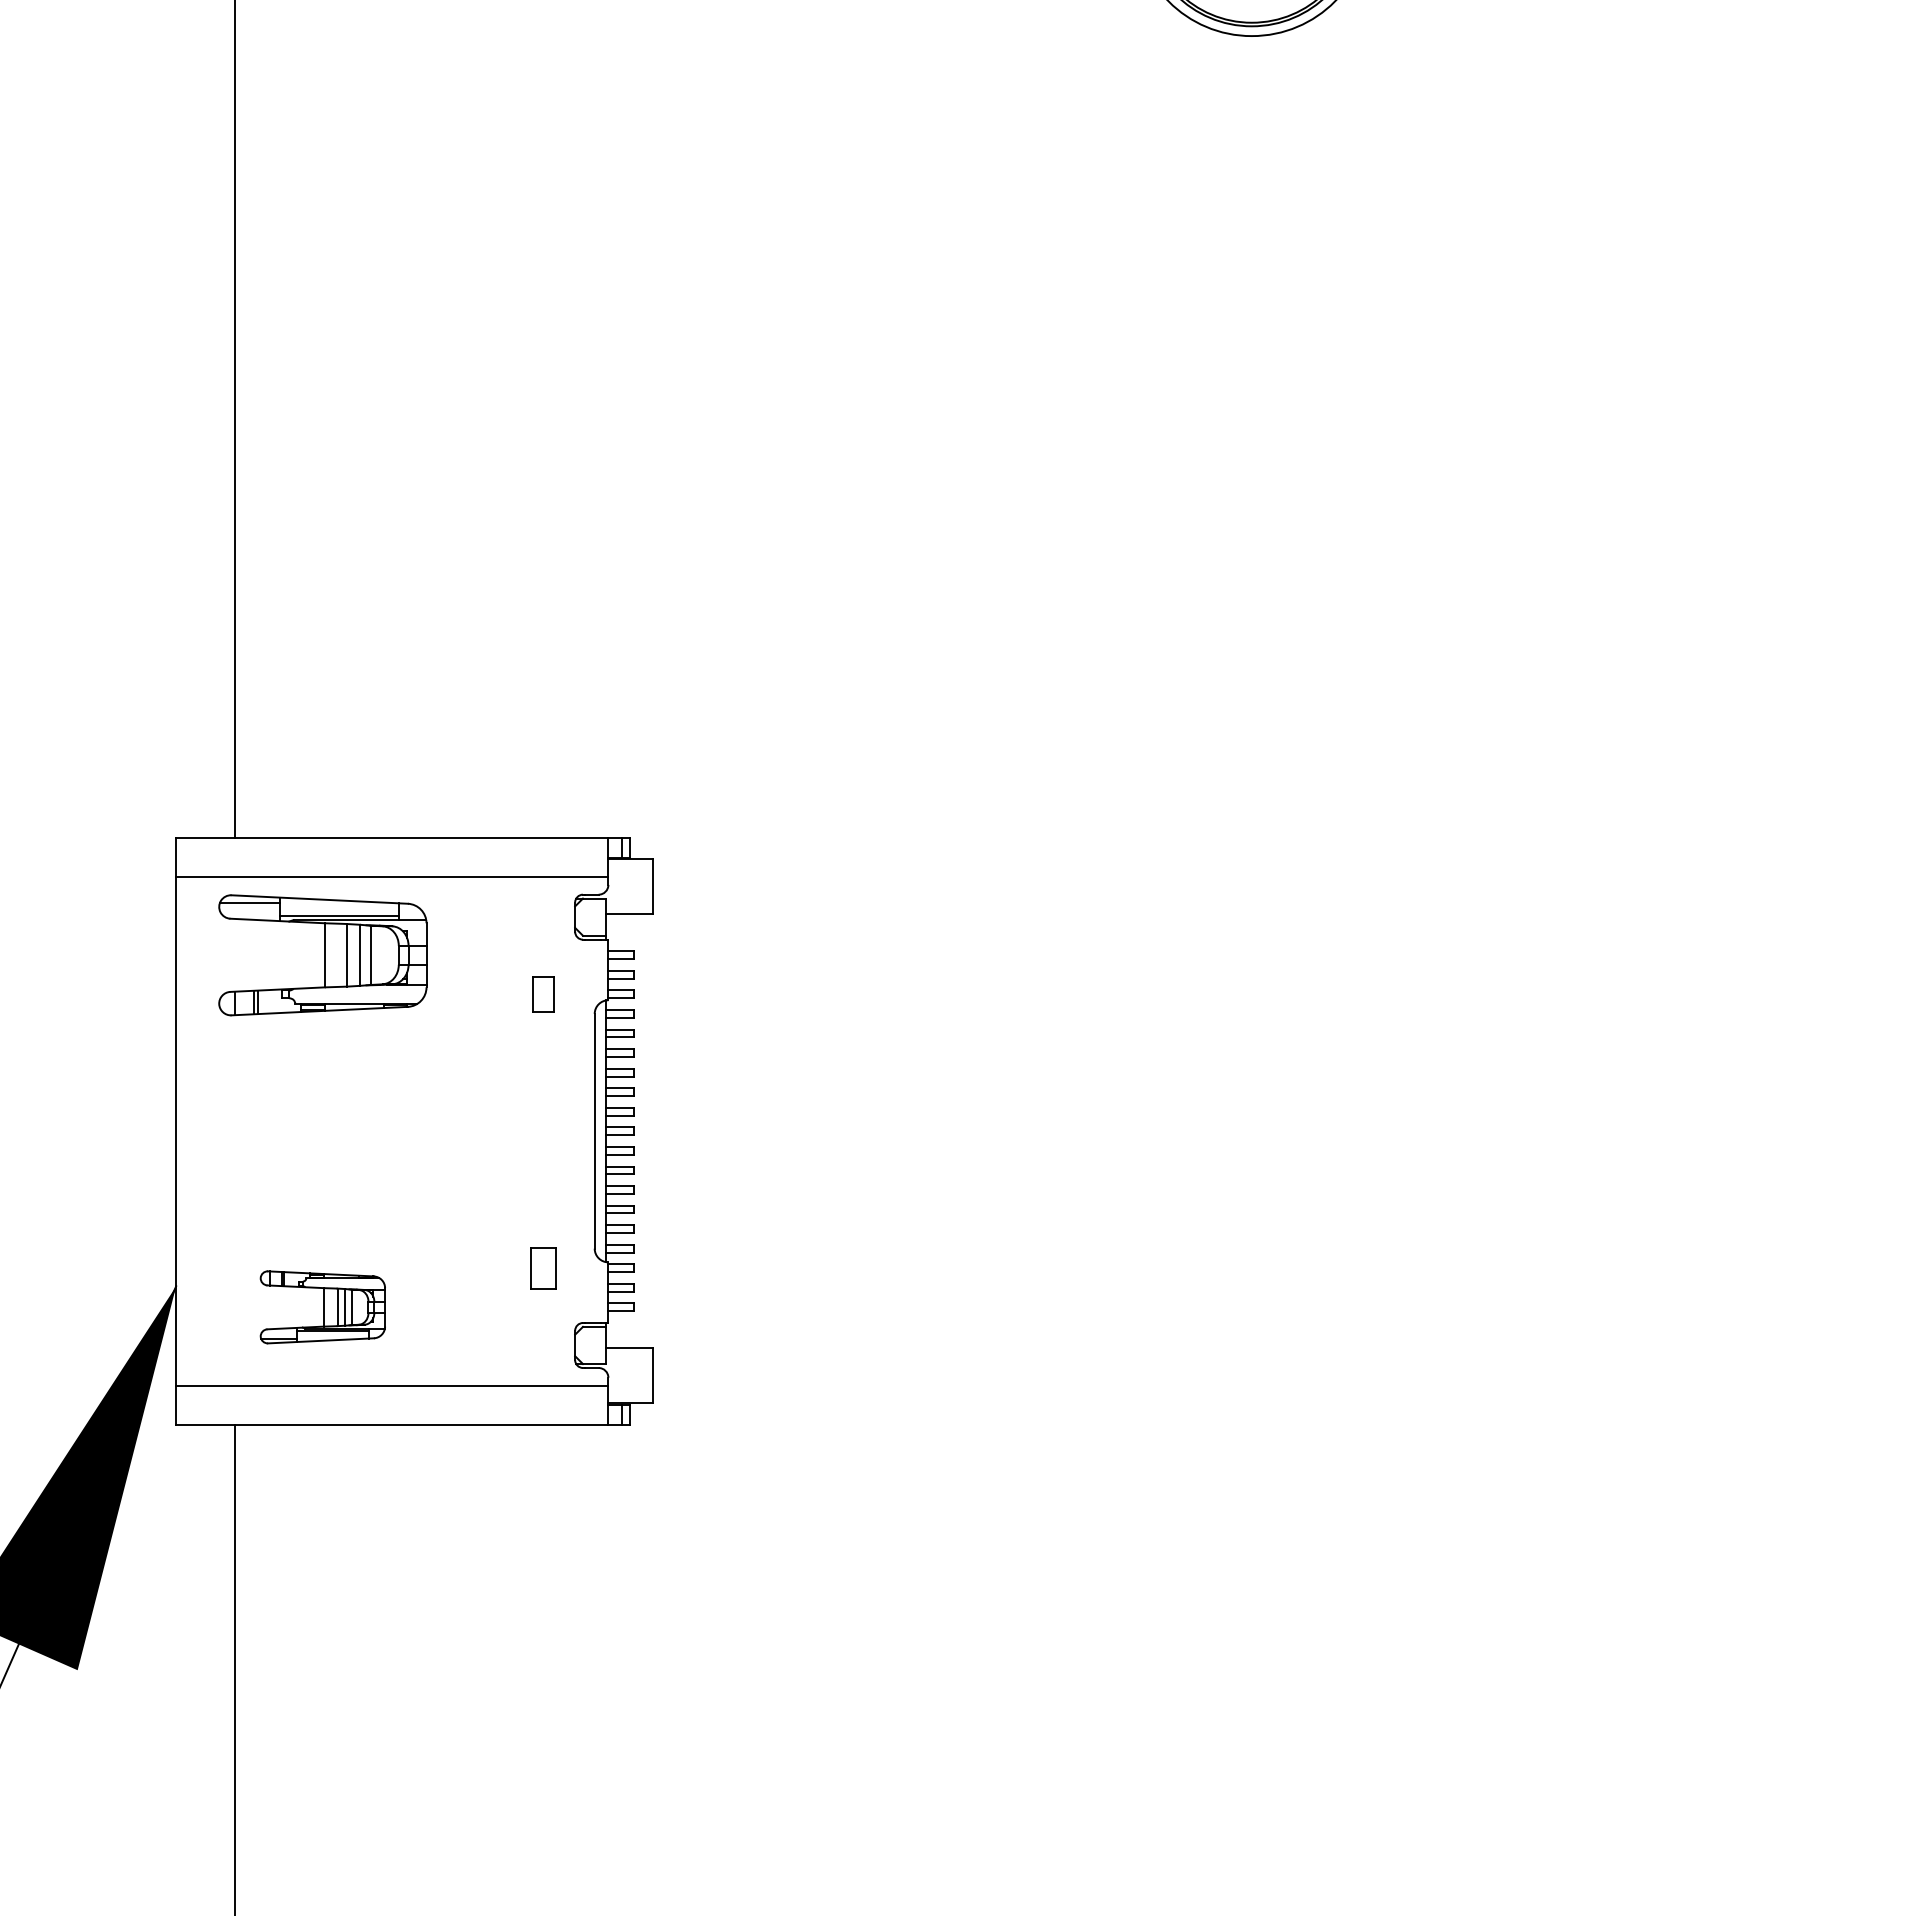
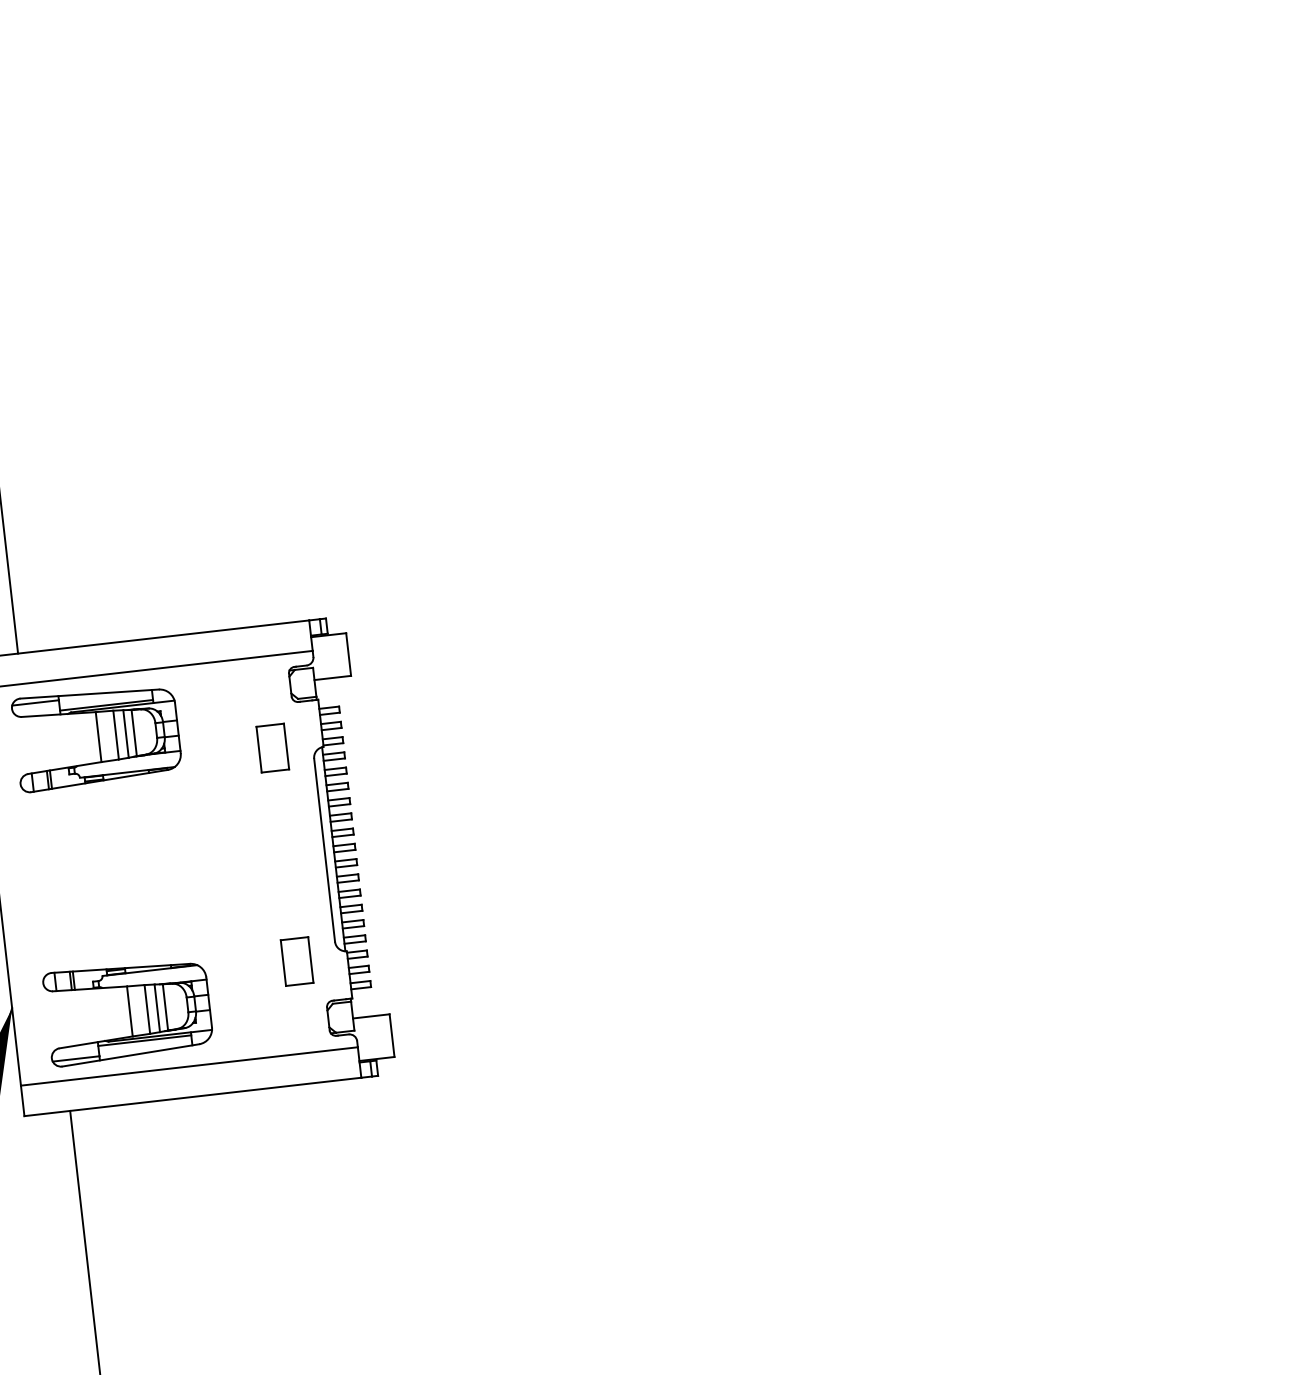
part: (543, 994) -> (272, 748), size x1.67
part: (543, 1268) -> (296, 961), size x1.43
part: (322, 1307) -> (128, 1011), size x1.67

